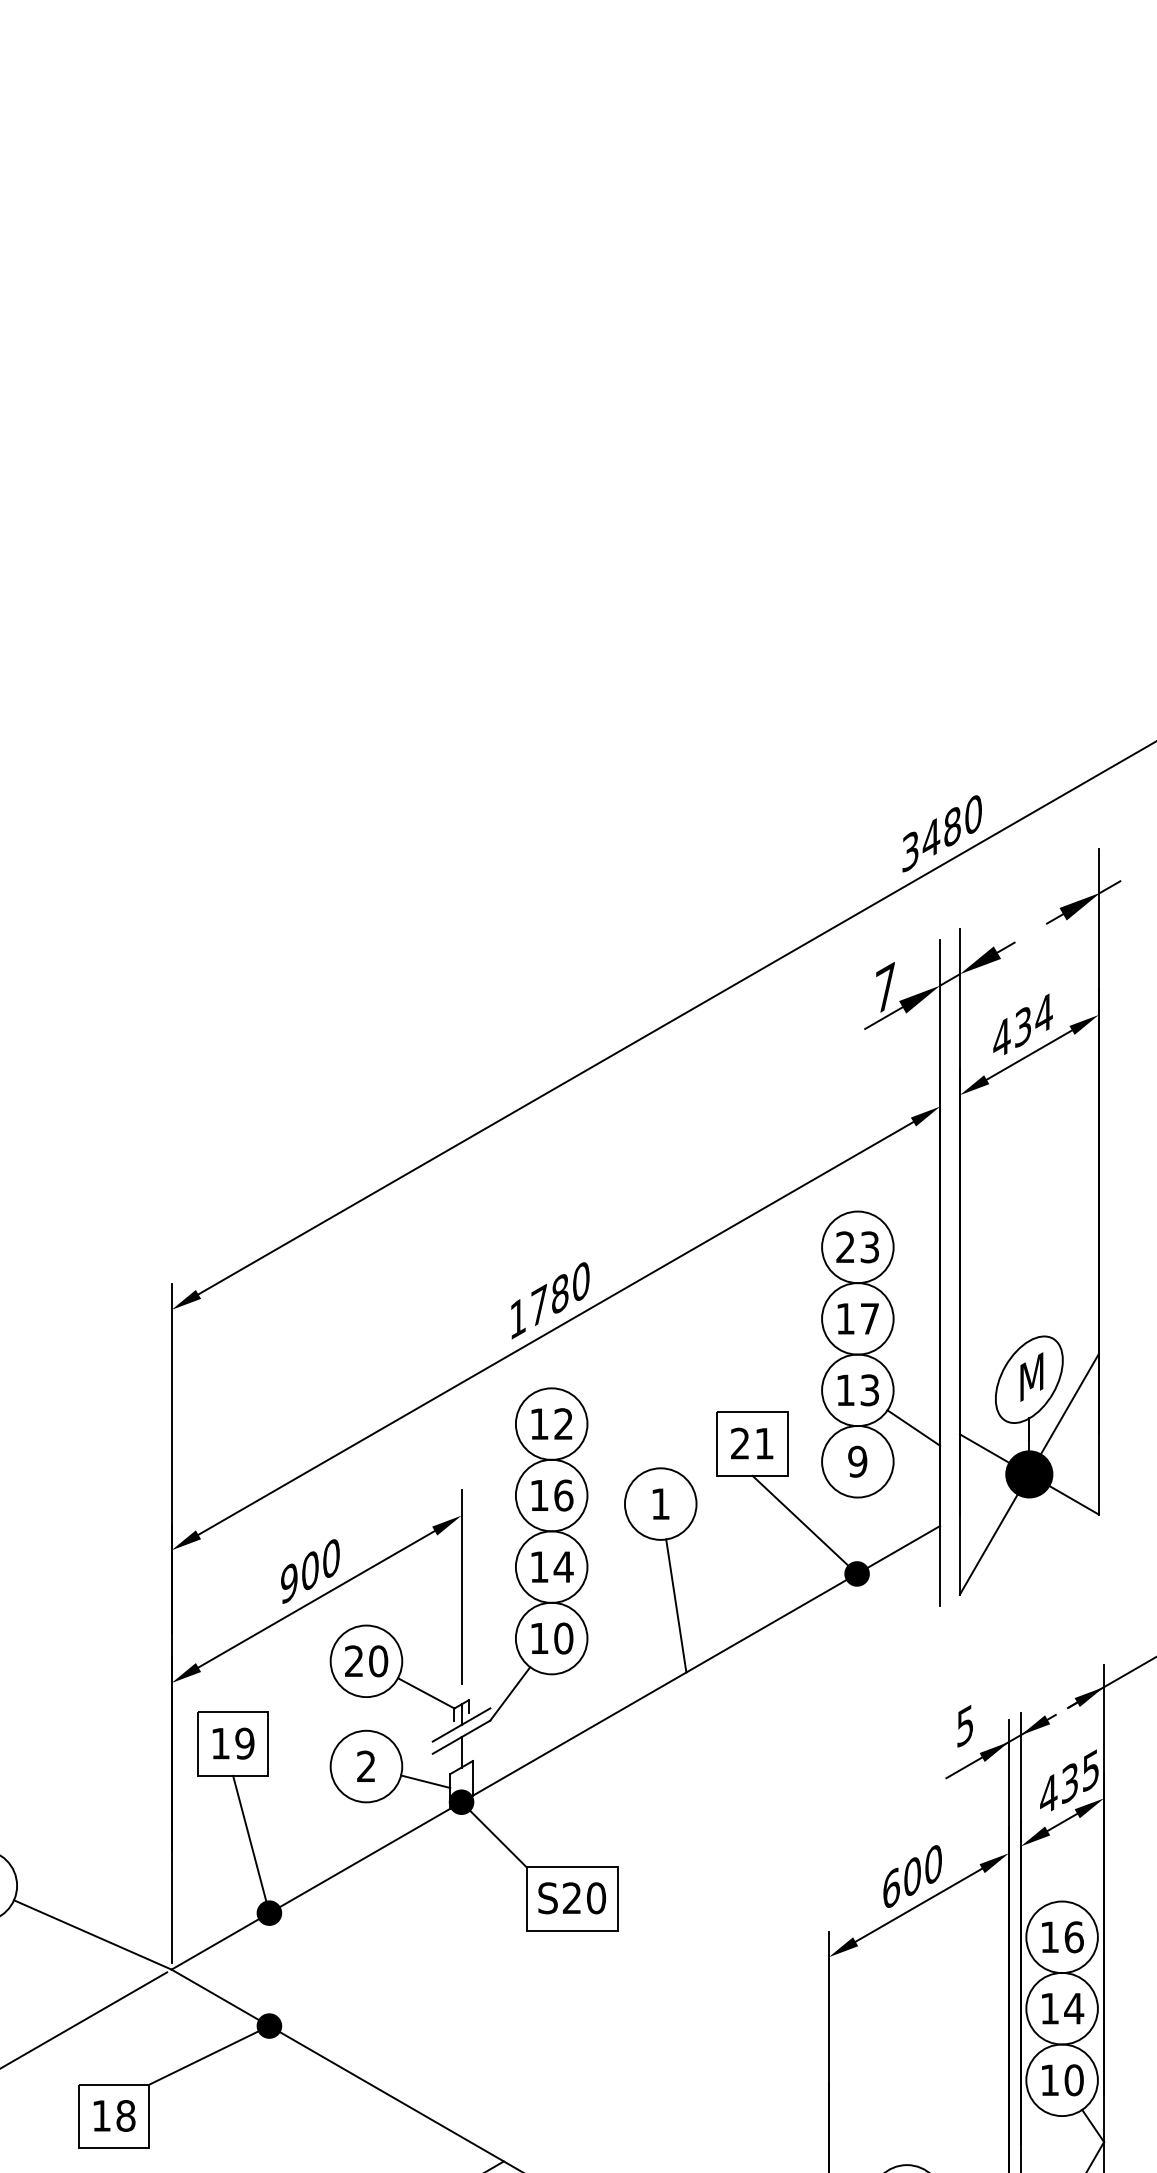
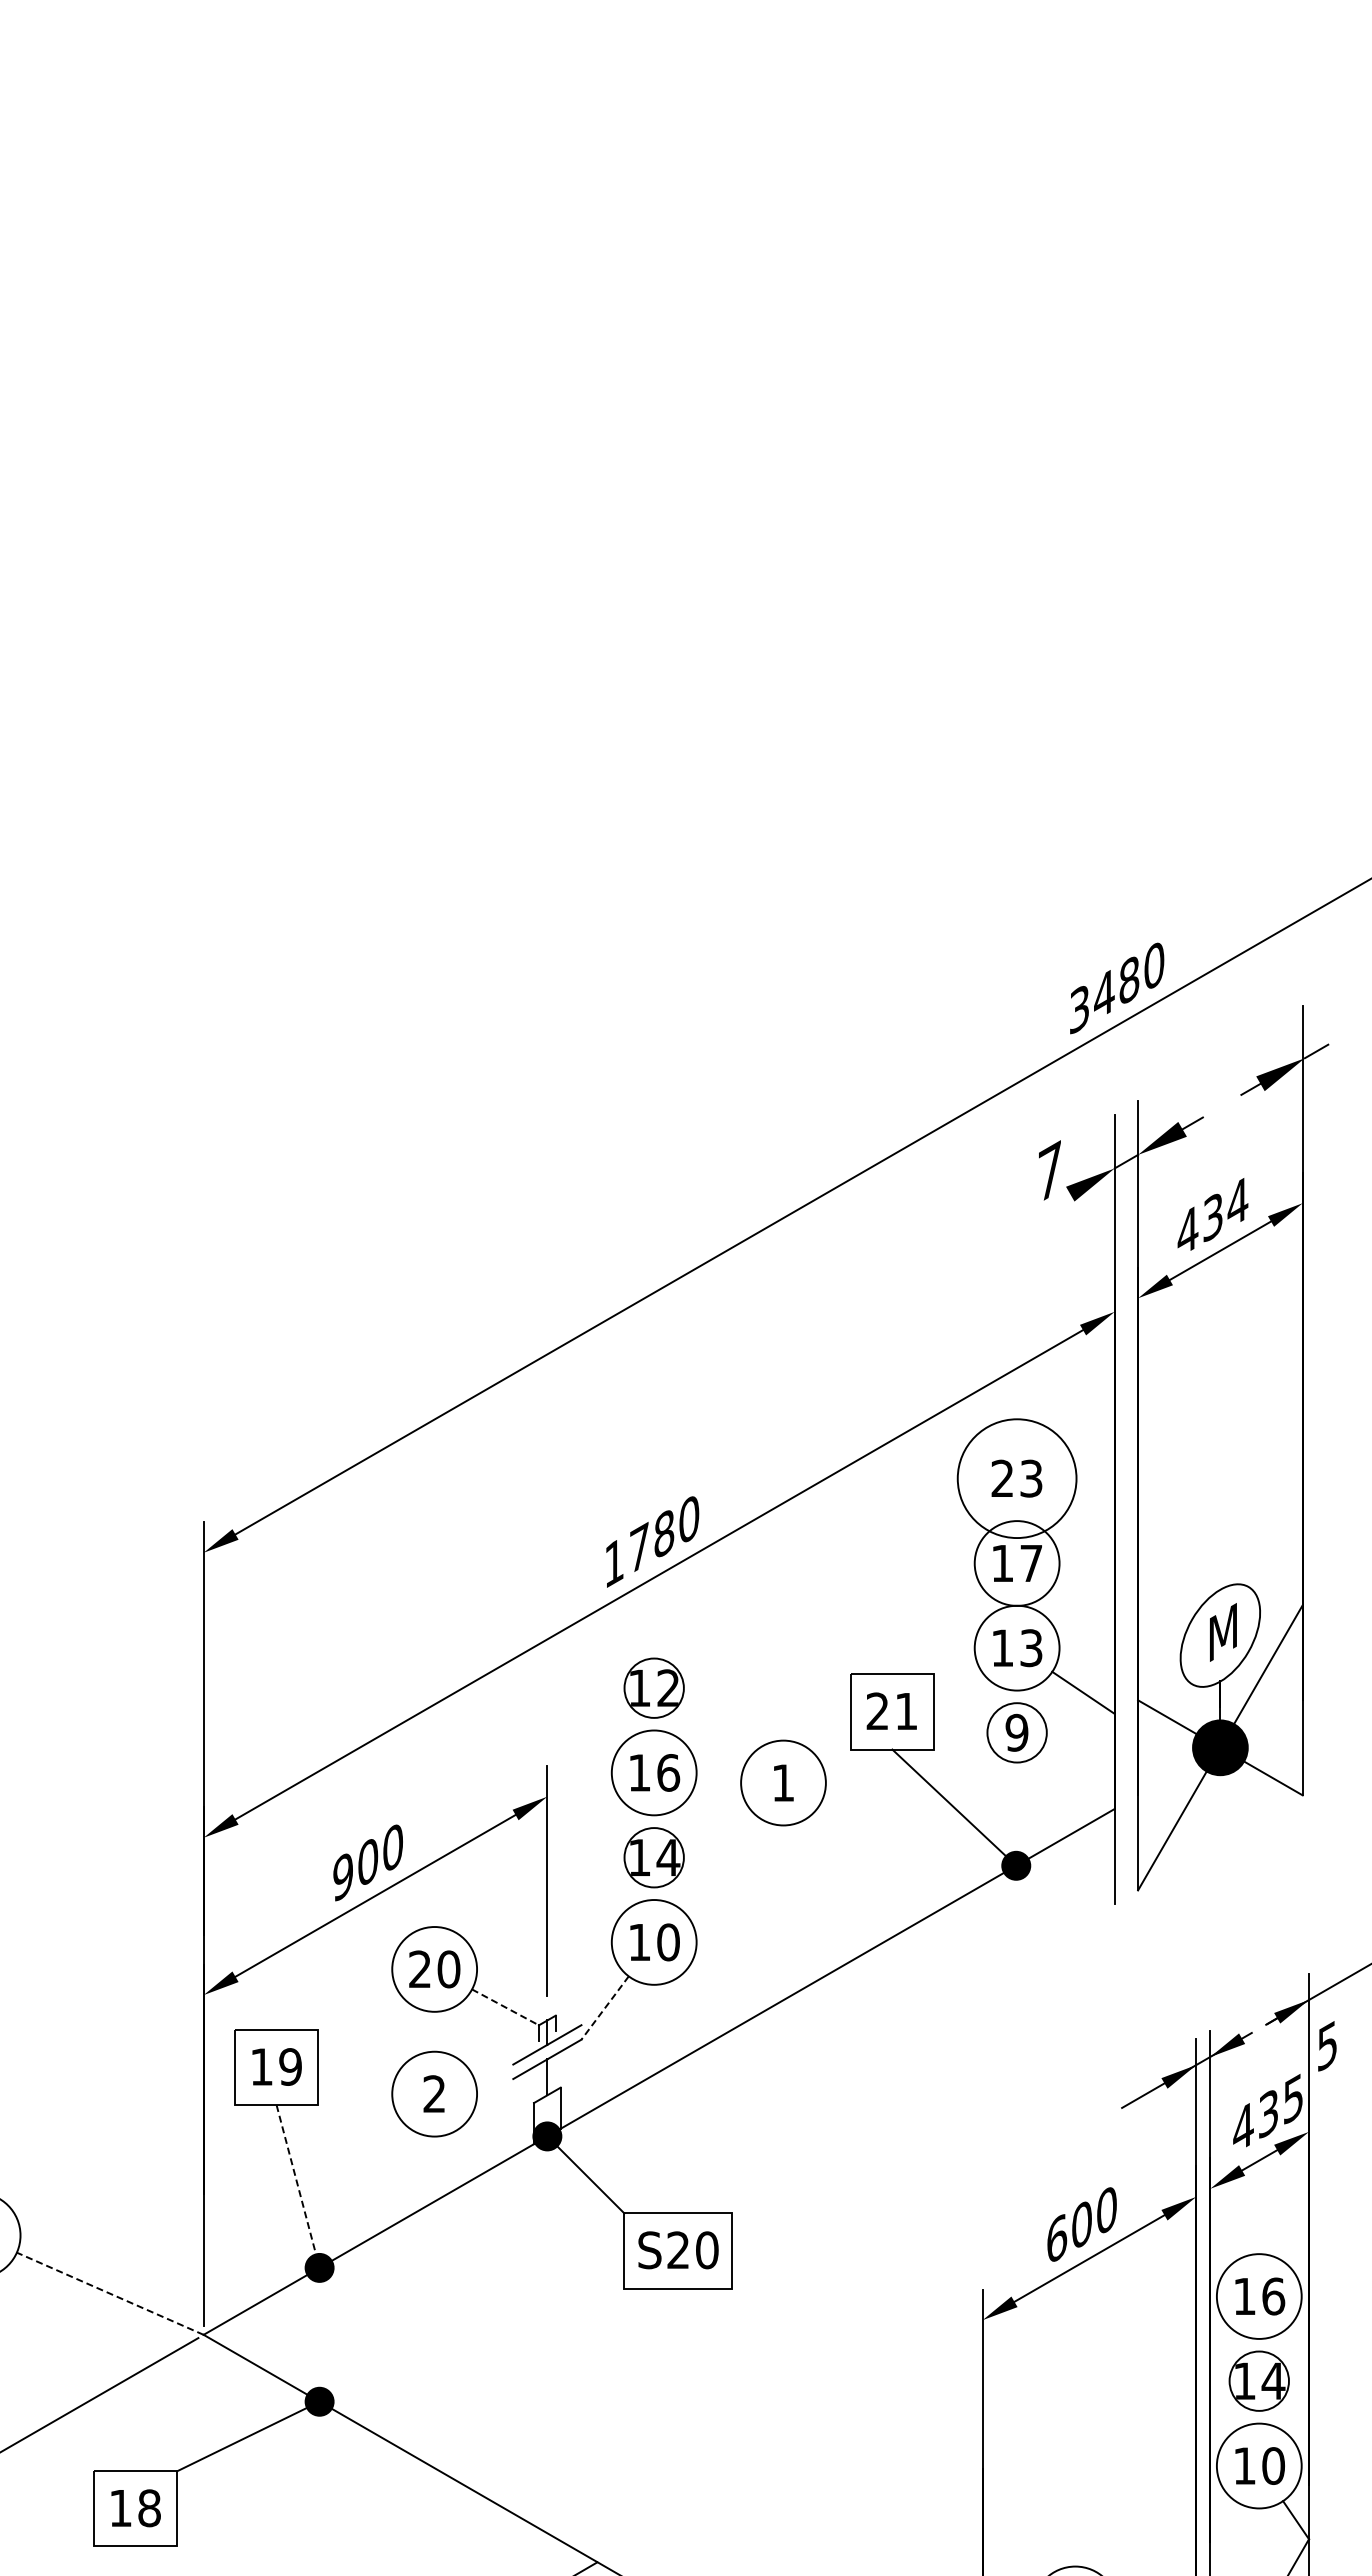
line: (883, 1017) -> (1047, 1206), removed
circle: (857, 1247) -> (1016, 1478), size x1.4
circle: (551, 1423) -> (653, 1687), size x0.7
circle: (857, 1461) -> (1016, 1732), size x0.7
circle: (551, 1566) -> (653, 1857), size x0.7
line: (675, 1605) -> (801, 1903), removed
line: (426, 1693) -> (505, 2007), solid -> dashed
line: (510, 1694) -> (605, 2008), solid -> dashed
text: (965, 1726) -> (1327, 2046), moved
line: (425, 1781) -> (504, 2111), removed
line: (251, 1845) -> (298, 2187), solid -> dashed
line: (92, 1934) -> (109, 2293), solid -> dashed
circle: (1061, 2008) -> (1258, 2380), size x0.7

